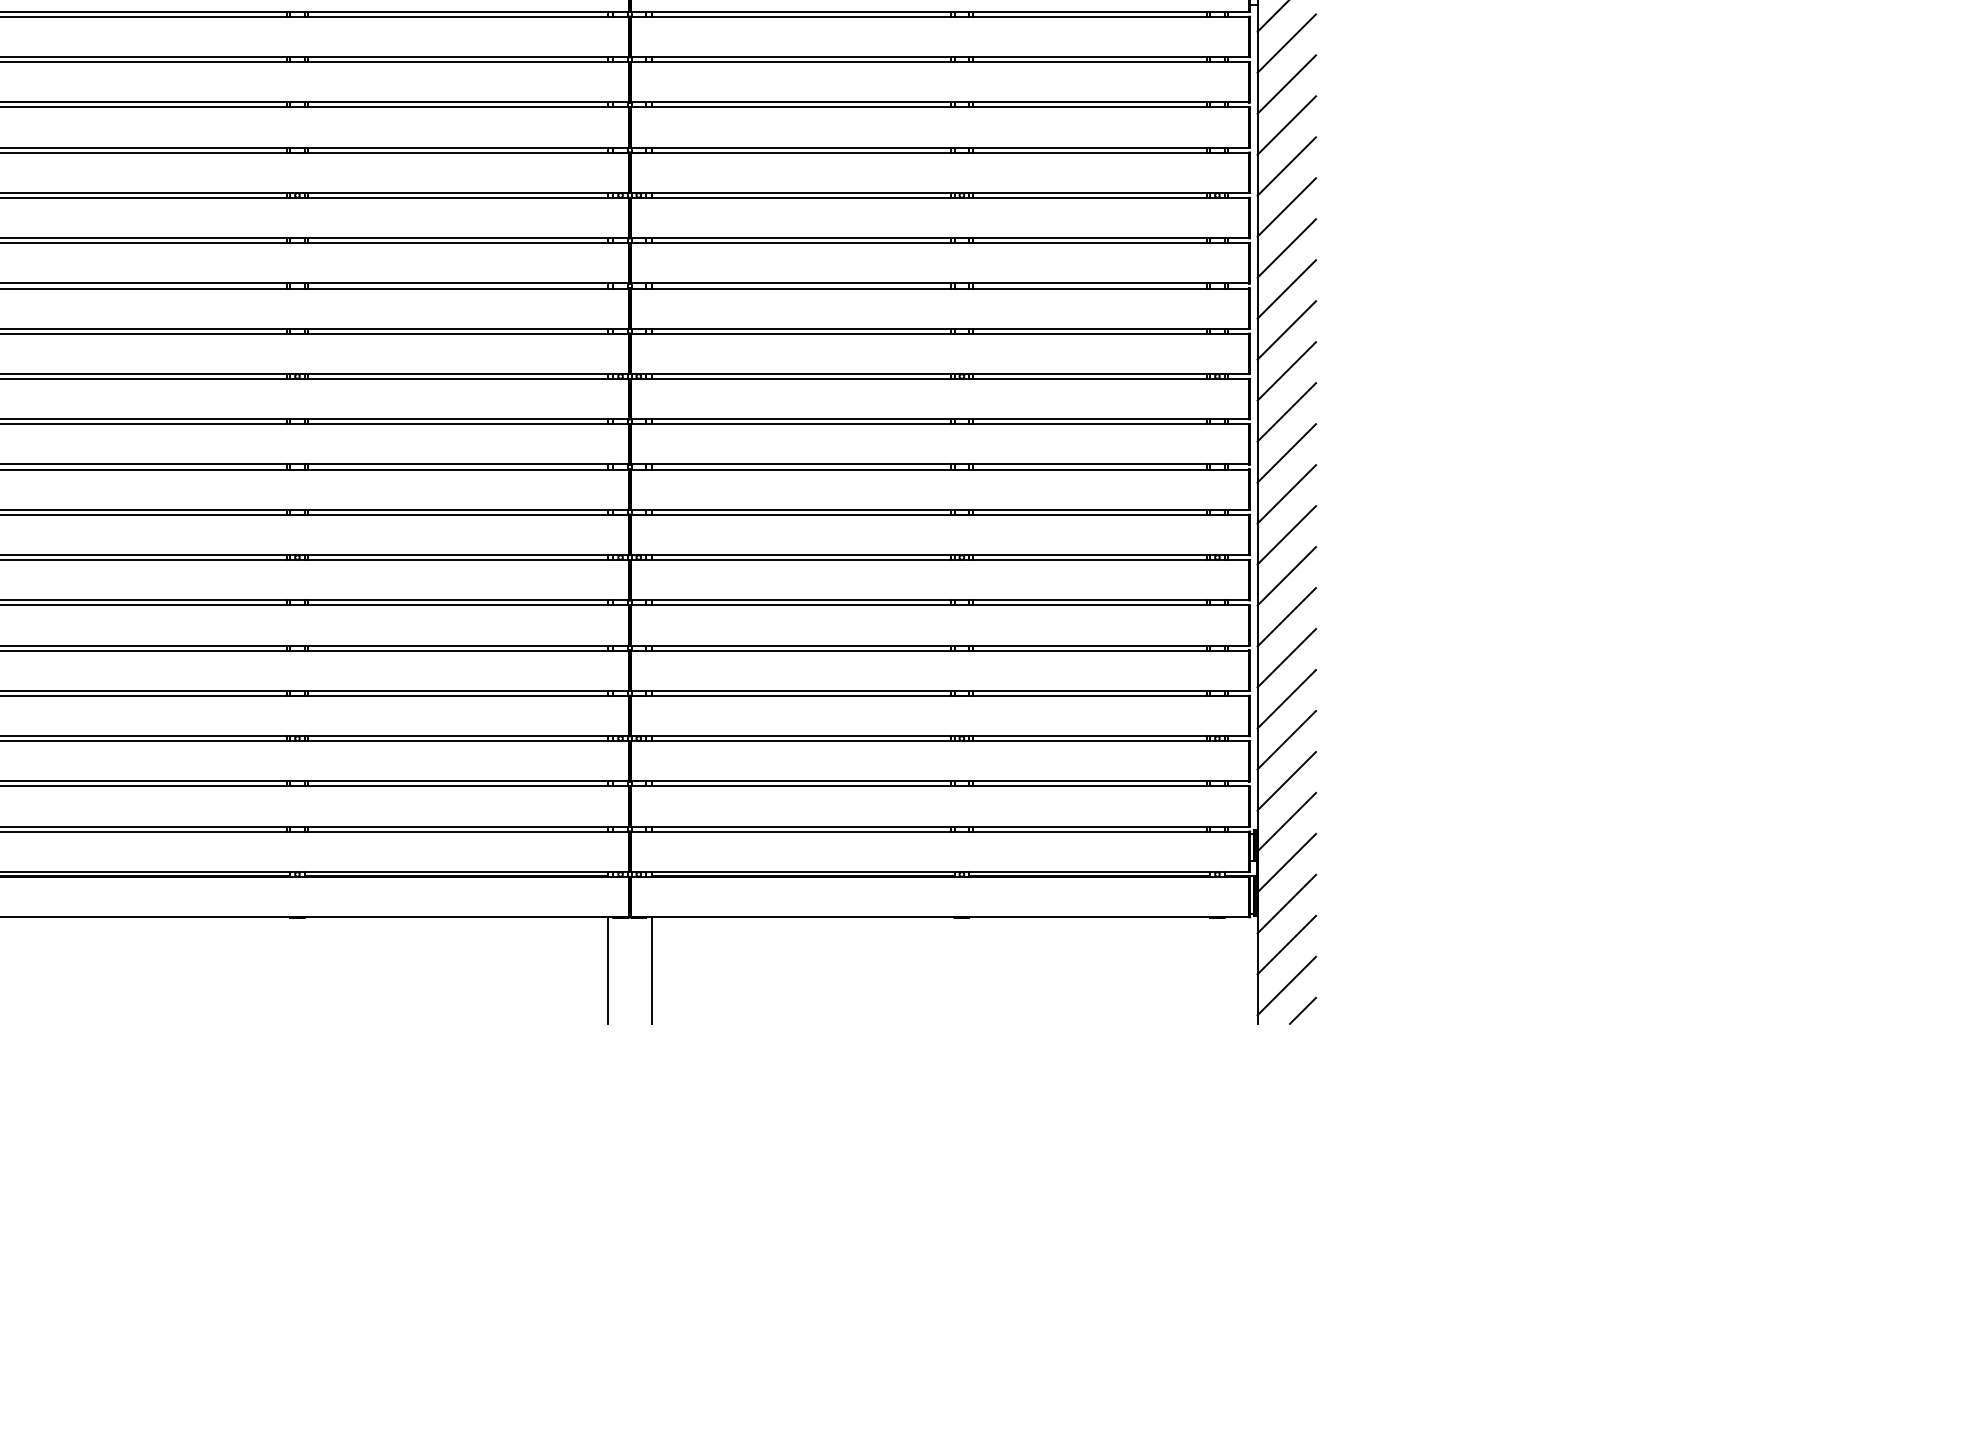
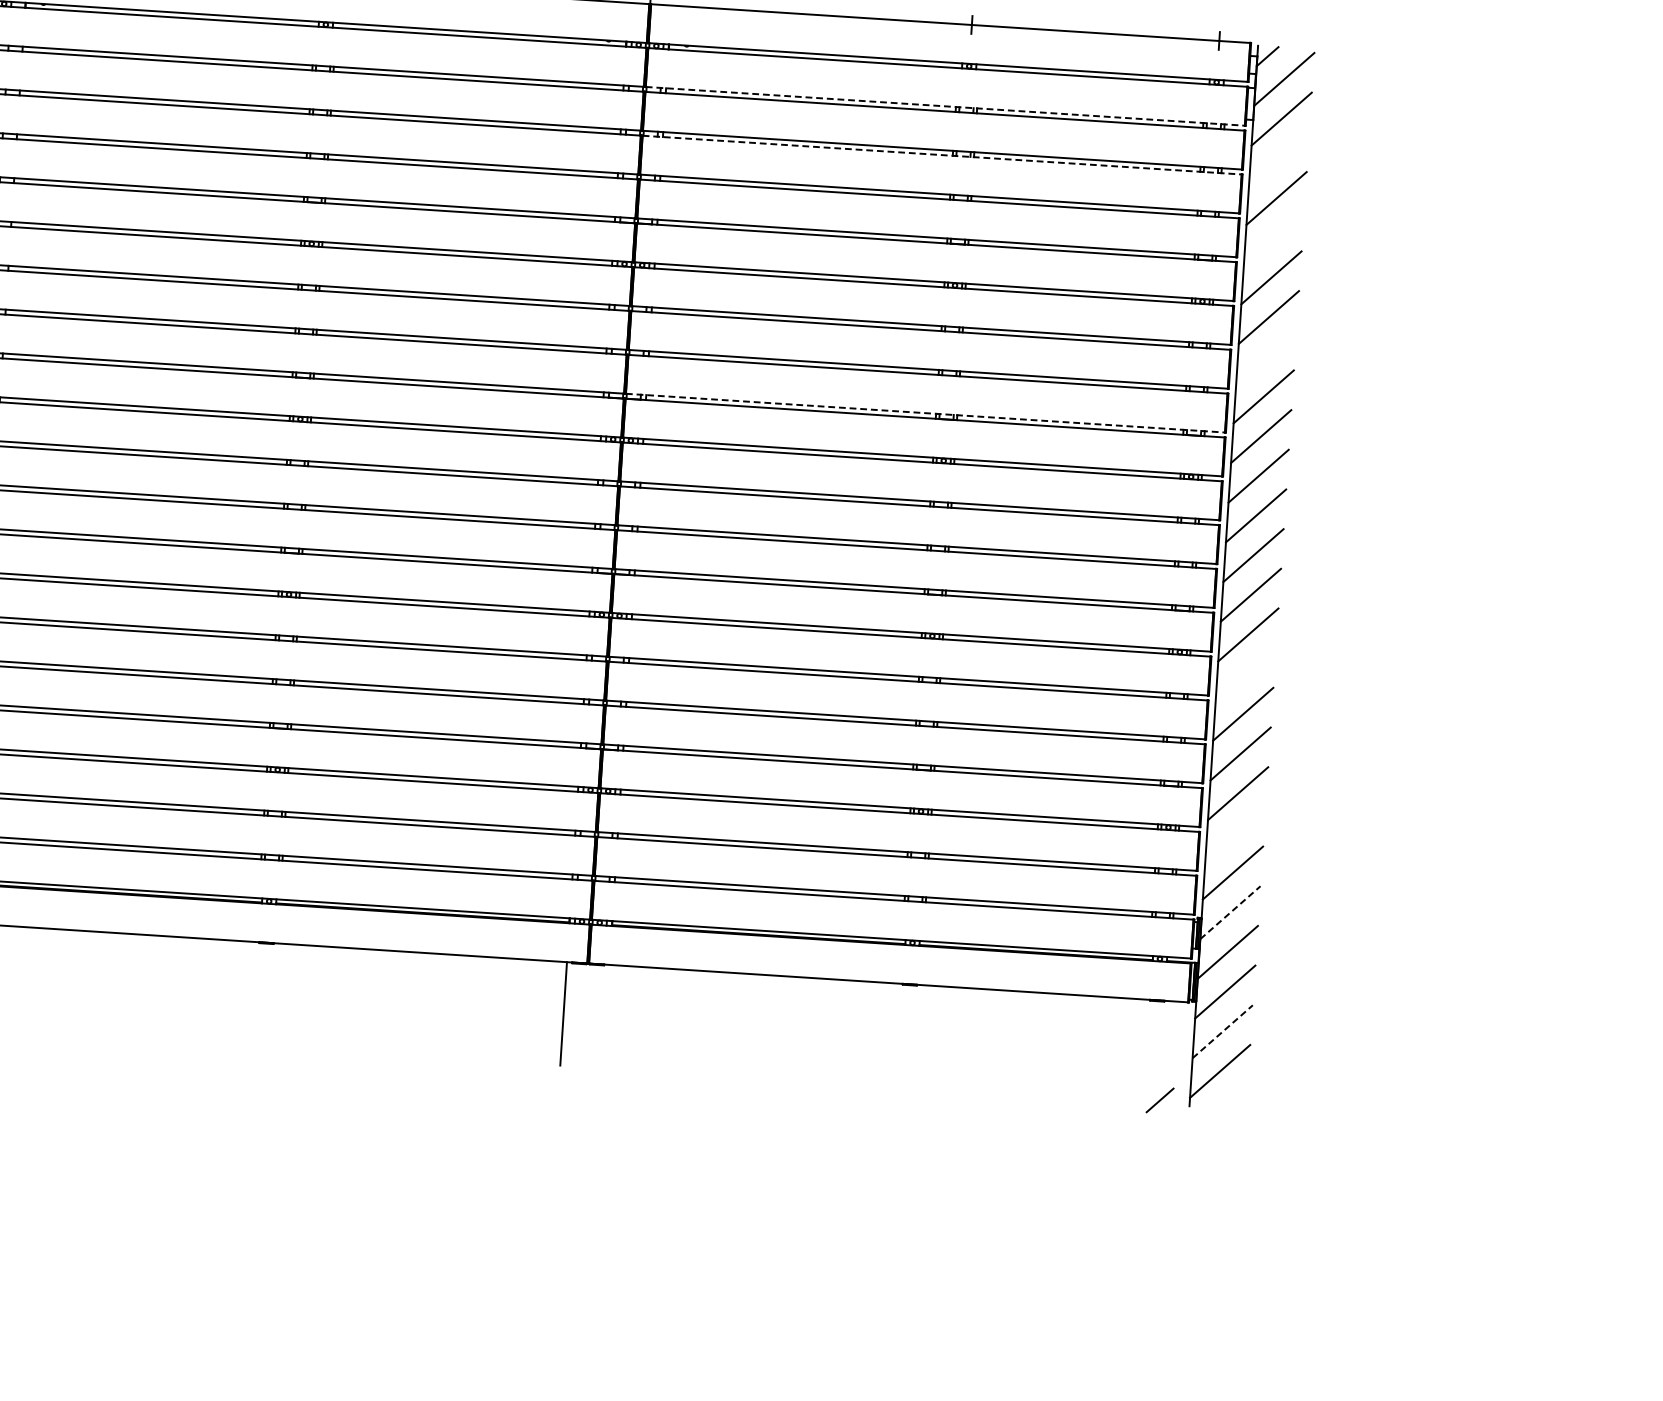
line: (940, 11) -> (945, 106), solid -> dashed
line: (1286, 43) -> (1278, 158), removed
line: (940, 62) -> (942, 155), solid -> dashed
line: (1286, 125) -> (1273, 238), removed
line: (1286, 248) -> (1266, 357), removed
line: (940, 328) -> (925, 413), solid -> dashed
line: (1286, 576) -> (1245, 674), removed
line: (1286, 740) -> (1235, 833), removed
line: (1287, 821) -> (1231, 912), solid -> dashed
line: (1287, 944) -> (1223, 1031), solid -> dashed
line: (651, 970) -> (605, 1016), removed
line: (1302, 1010) -> (1159, 1100), moved

